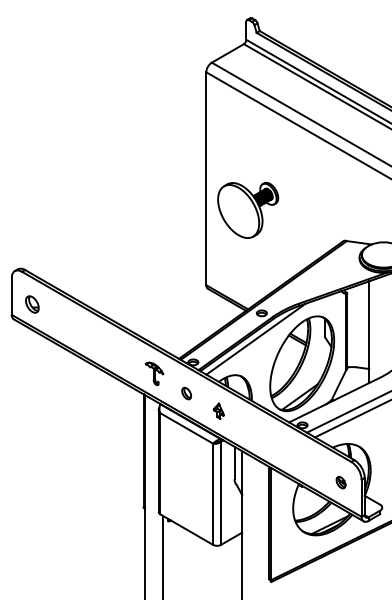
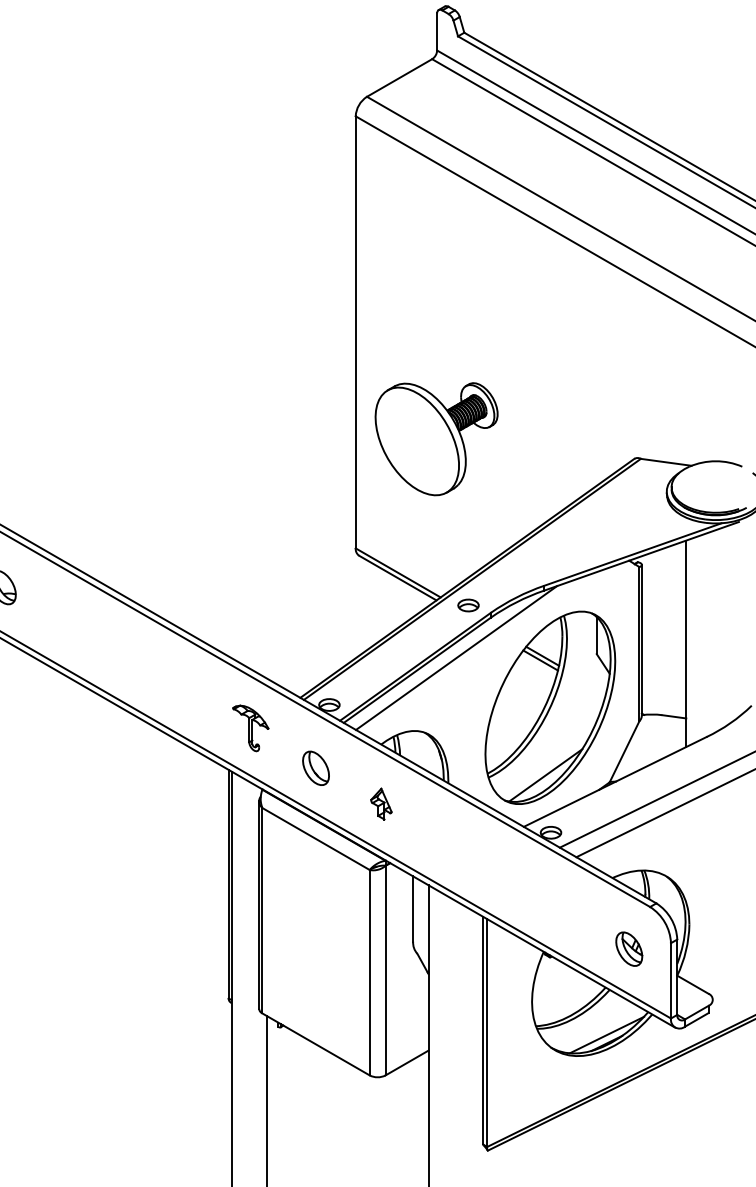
part: (248, 209) -> (437, 437), moved
part: (186, 393) -> (315, 768), size x1.43
part: (340, 482) -> (628, 948), size x1.43

